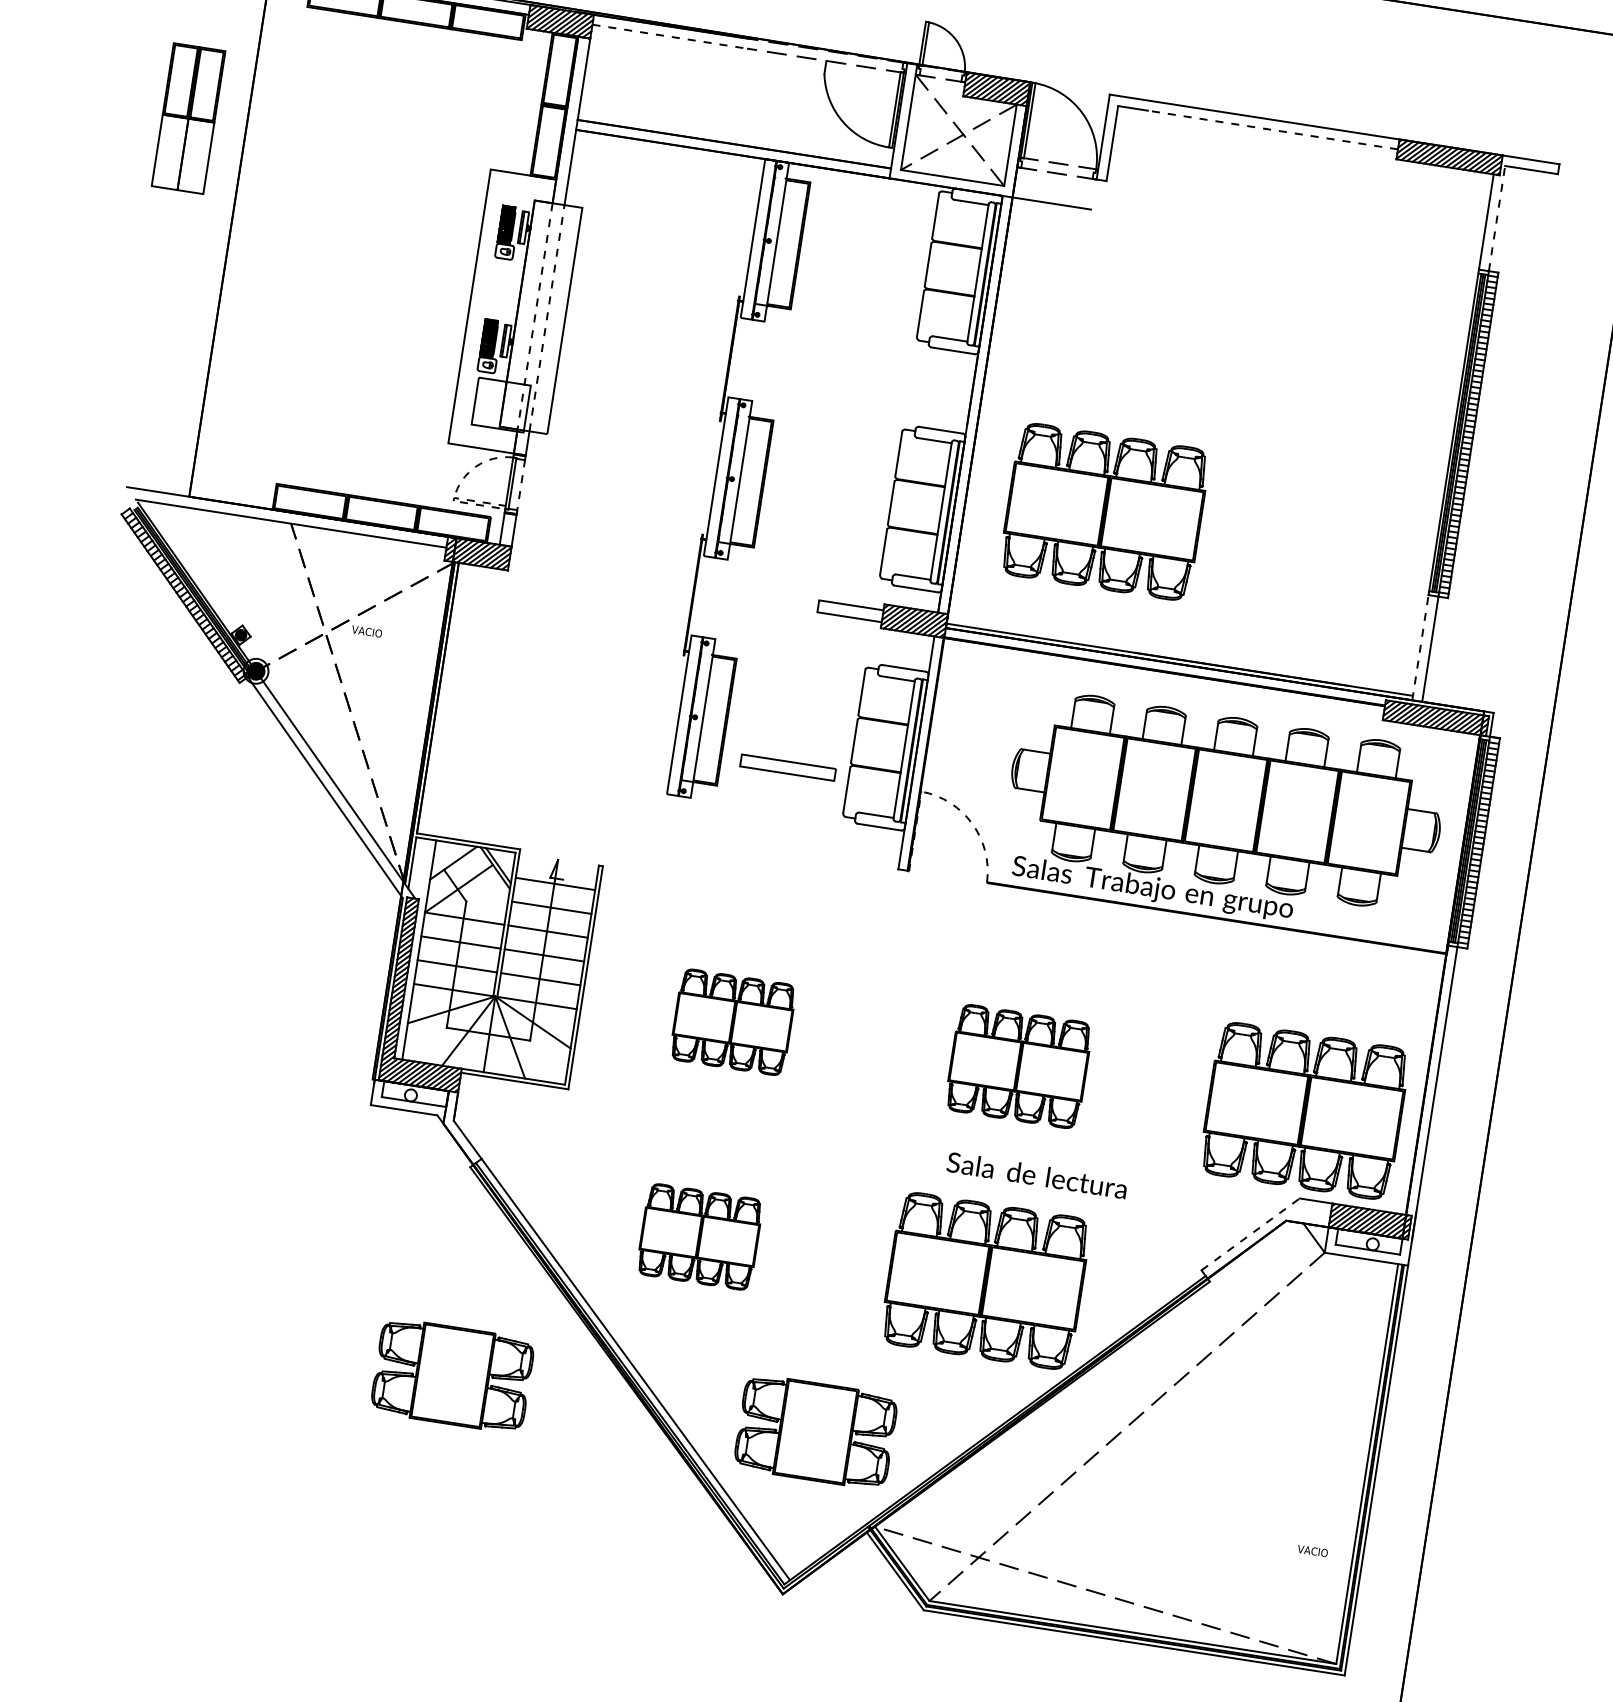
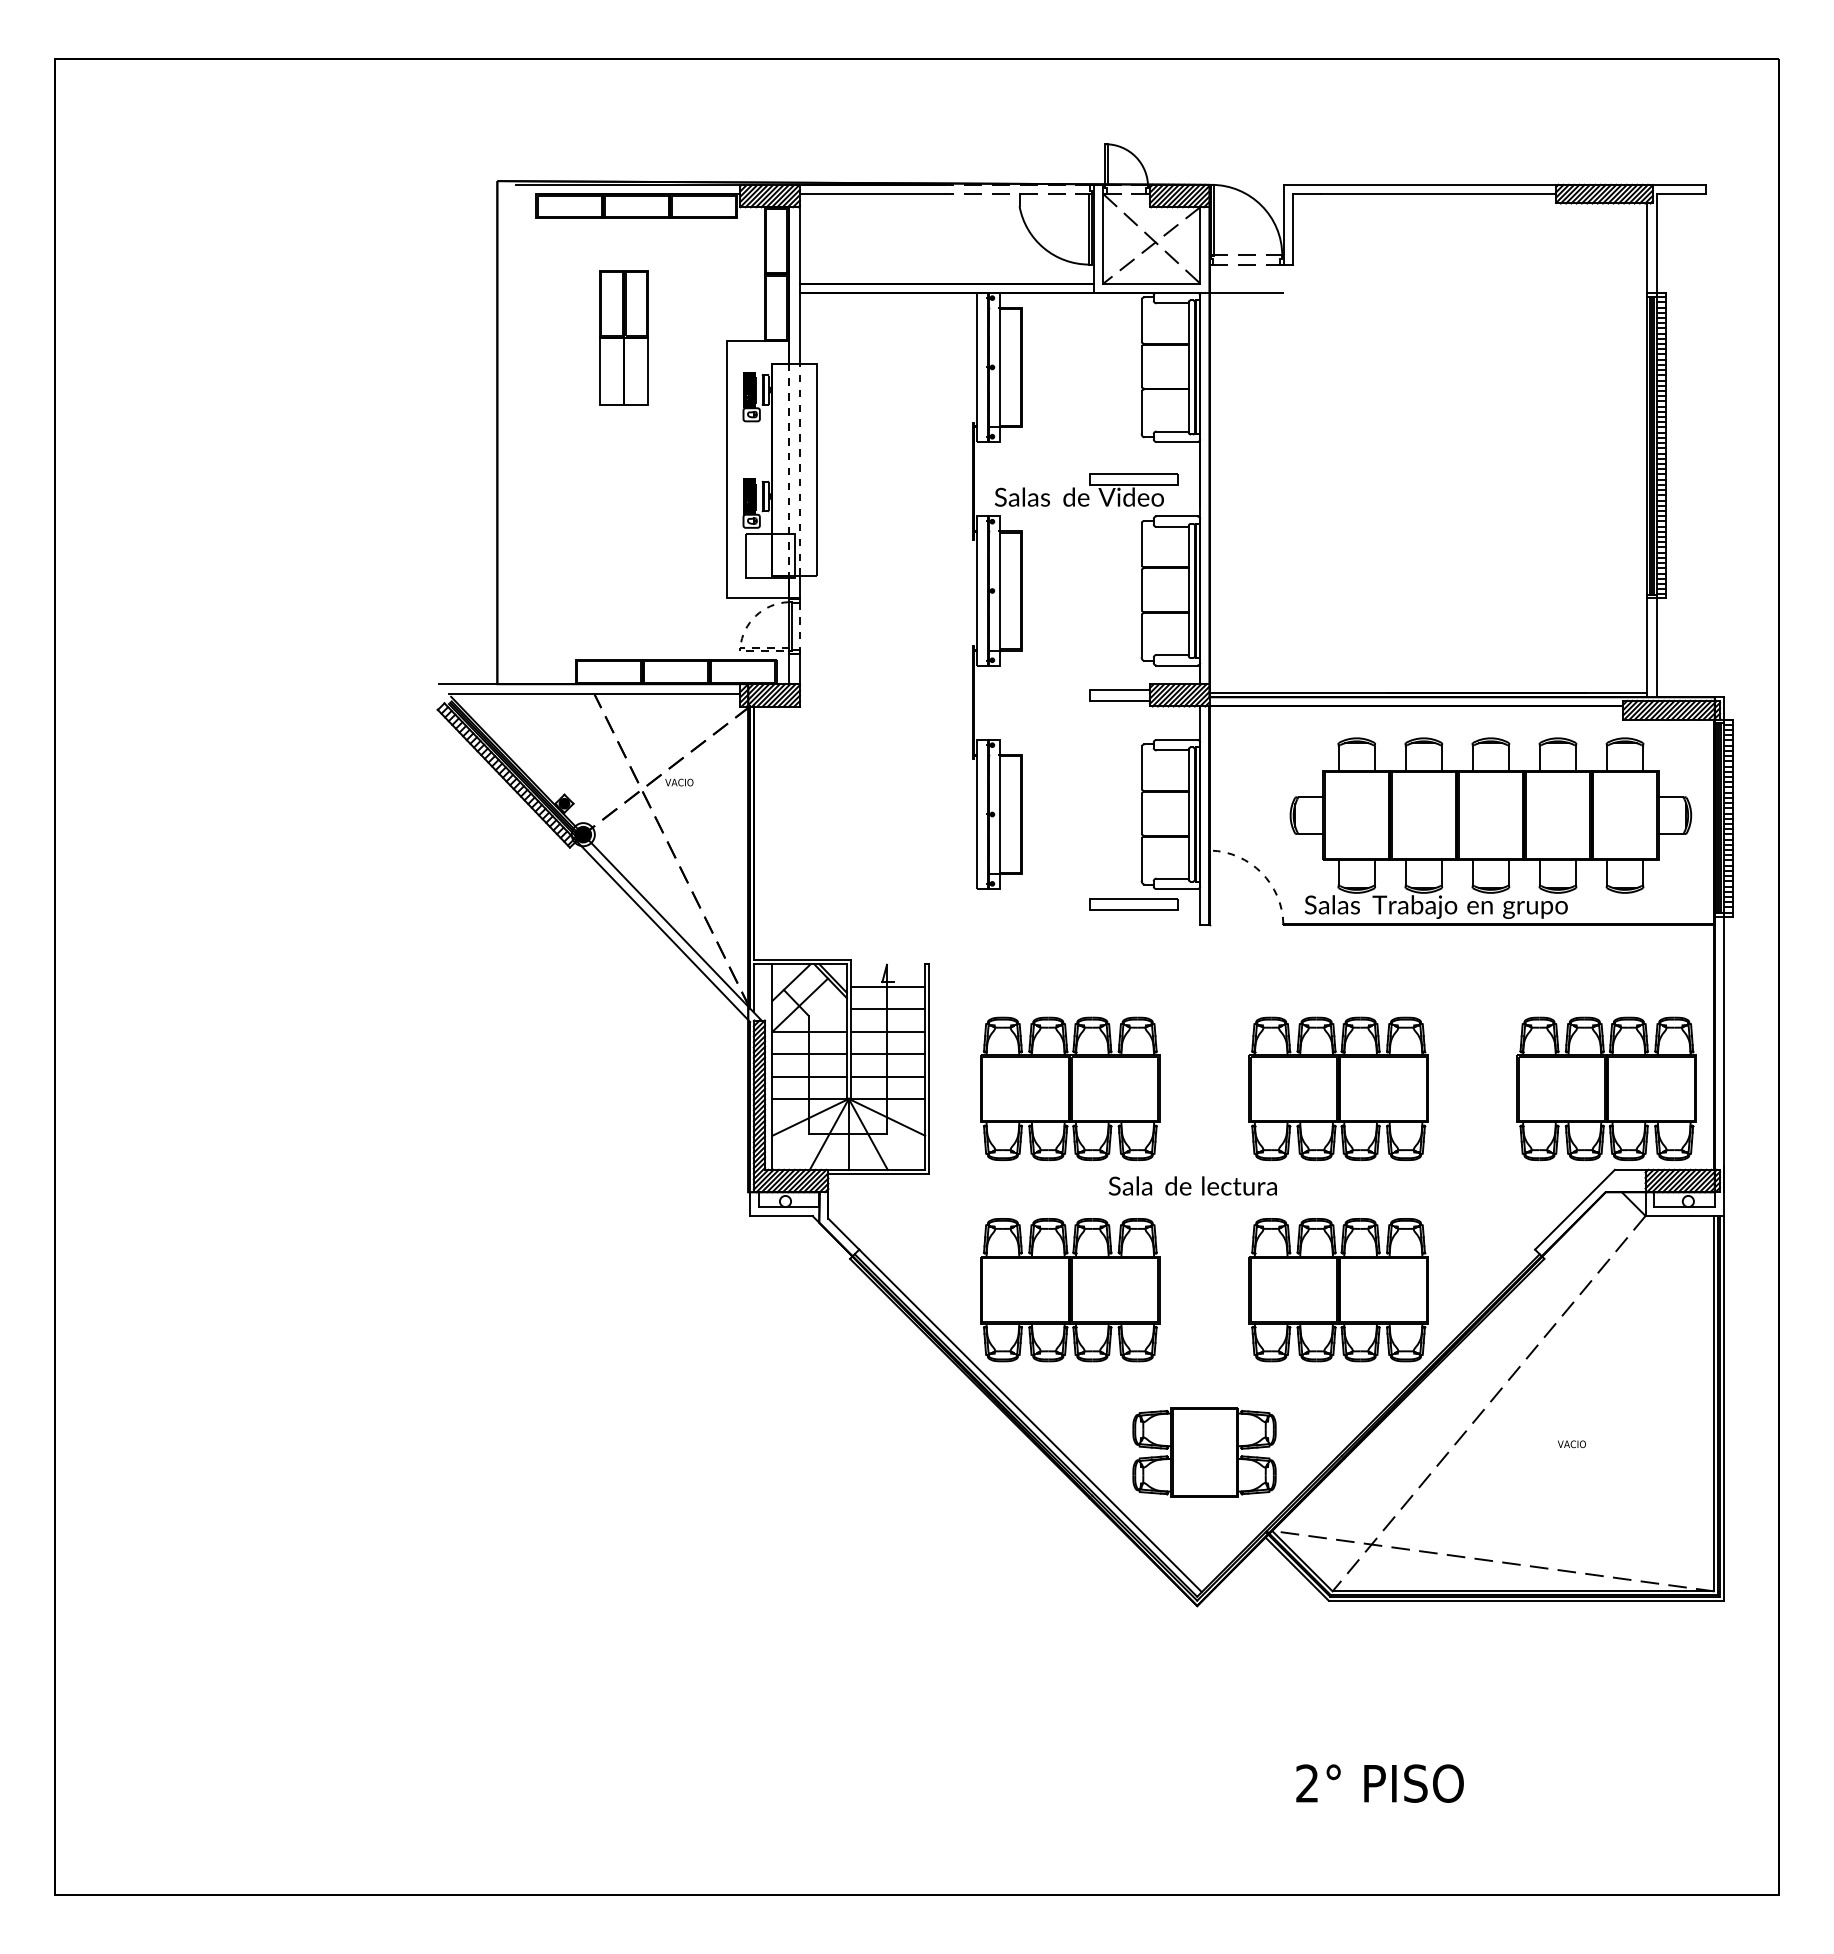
line: (669, 37) -> (872, 194), dashed -> solid
part: (188, 118) -> (623, 337), moved
line: (1272, 130) -> (1438, 194), dashed -> solid
line: (1496, 218) -> (1656, 243), dashed -> solid
part: (849, 386) -> (1086, 489), added
part: (1104, 512) -> (1338, 568), removed
line: (1420, 647) -> (1647, 647), dashed -> solid
part: (787, 767) -> (1133, 904), moved
part: (733, 1022) -> (1070, 1088), size x1.67
part: (1018, 1066) -> (1338, 1088), size x1.43
text: (1036, 1174) -> (1192, 1185), moved
line: (1251, 1234) -> (1575, 1209), dashed -> solid
part: (699, 1237) -> (1070, 1290), size x1.67
part: (452, 1375) -> (863, 1452), removed
text: (1312, 1550) -> (1571, 1443), moved

